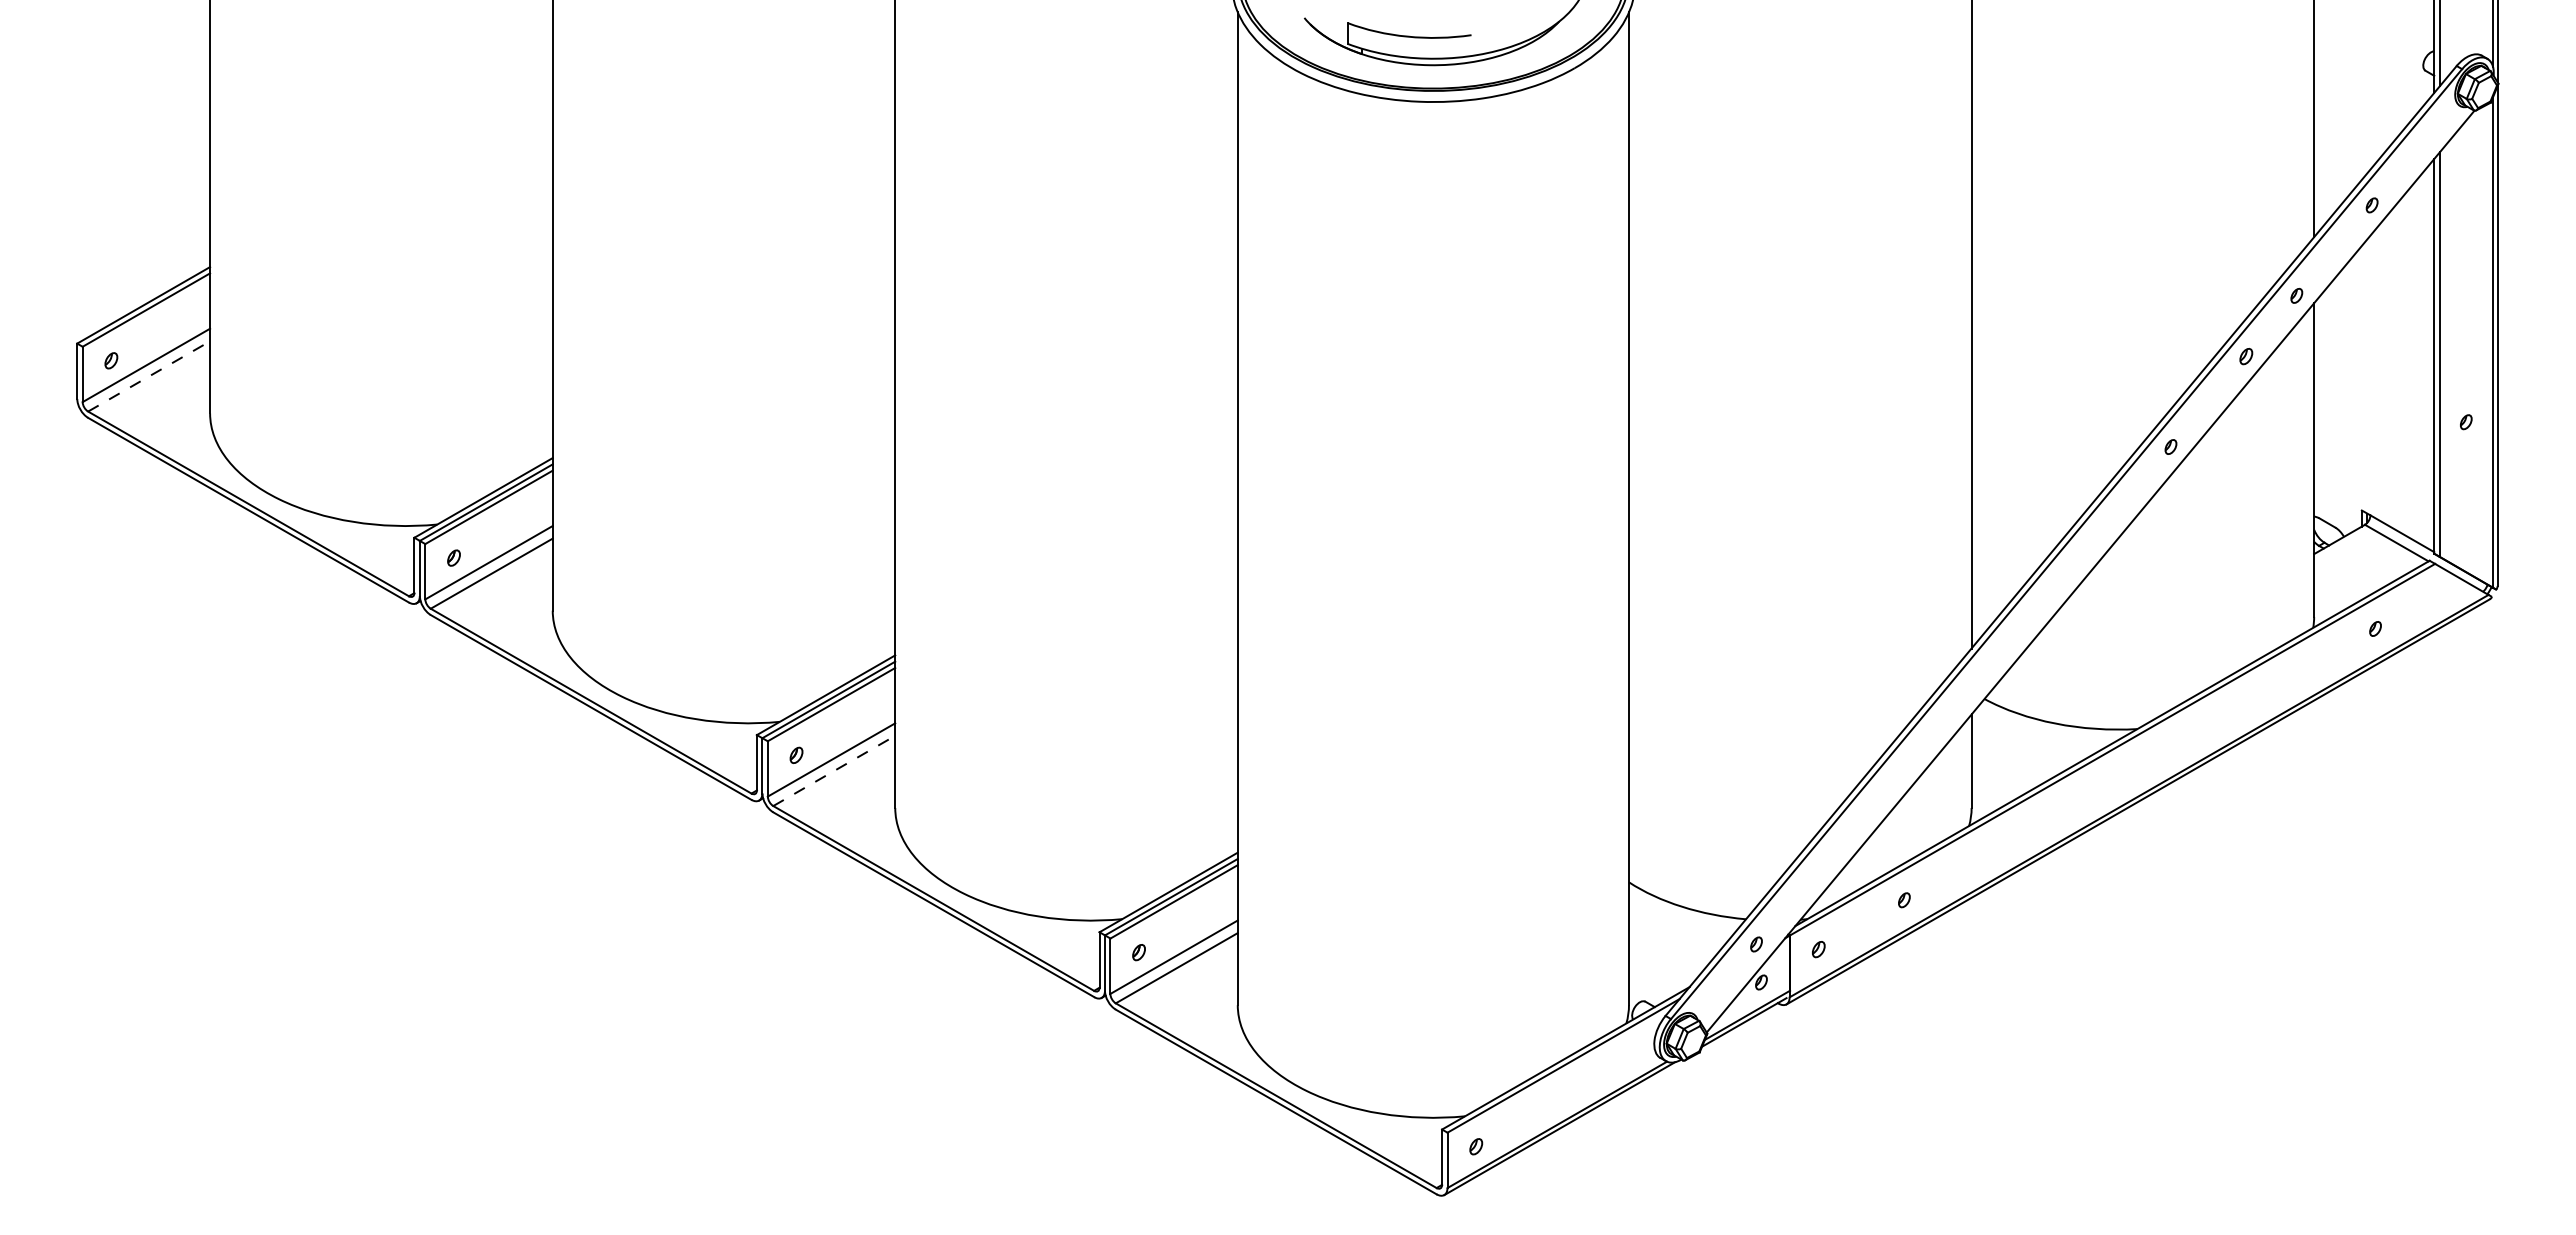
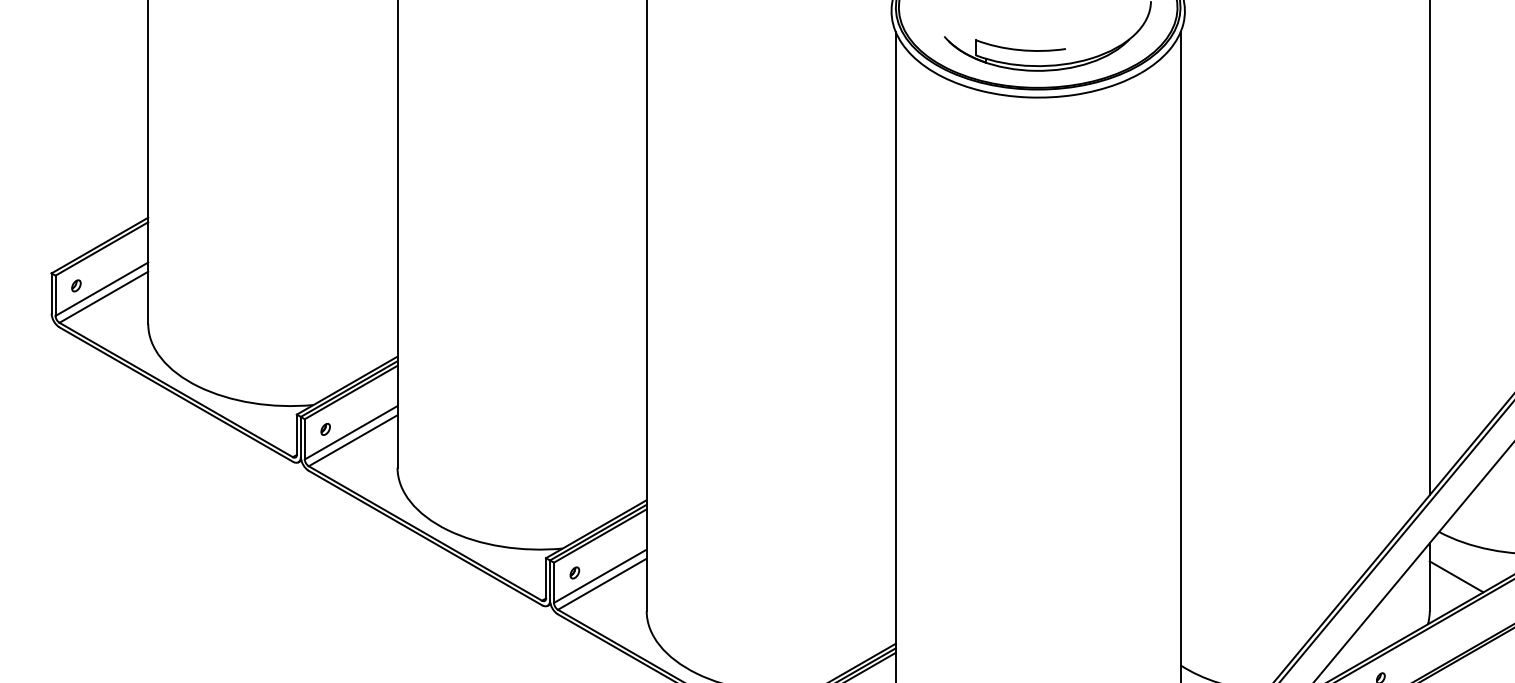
line: (149, 376) -> (104, 297), dashed -> solid
line: (2008, 760) -> (1456, 576), added
line: (834, 770) -> (602, 583), dashed -> solid

